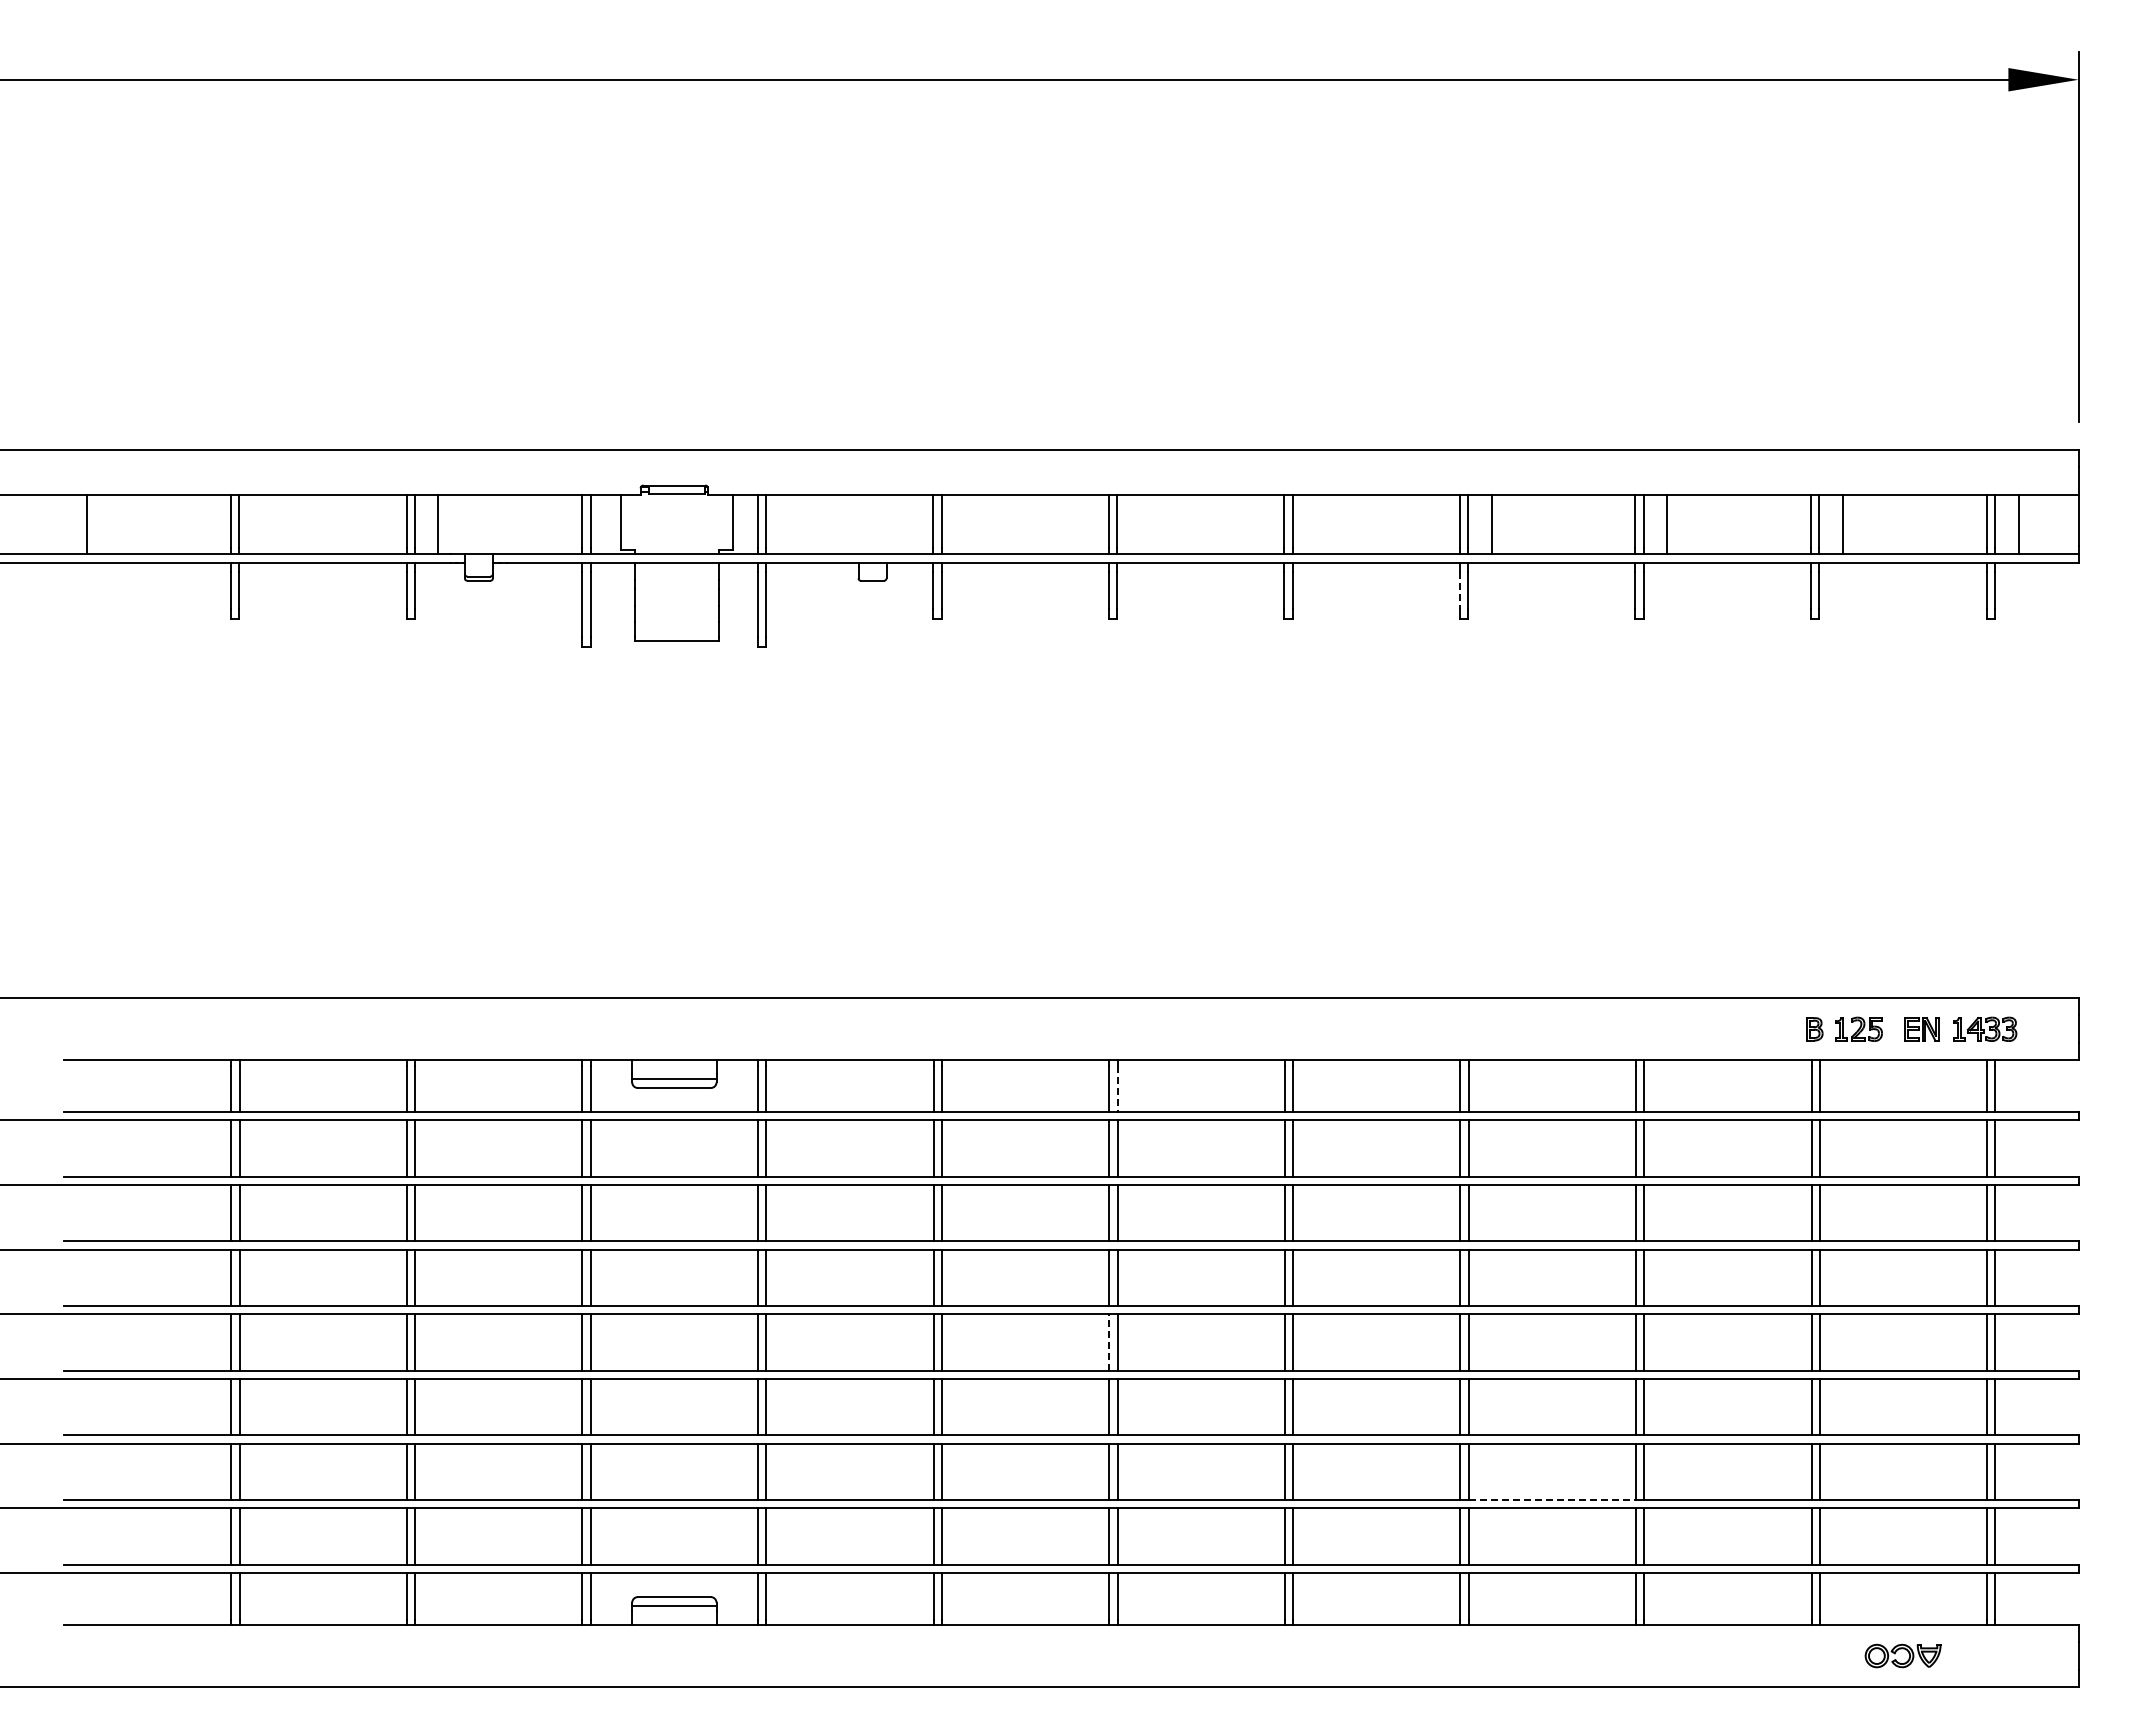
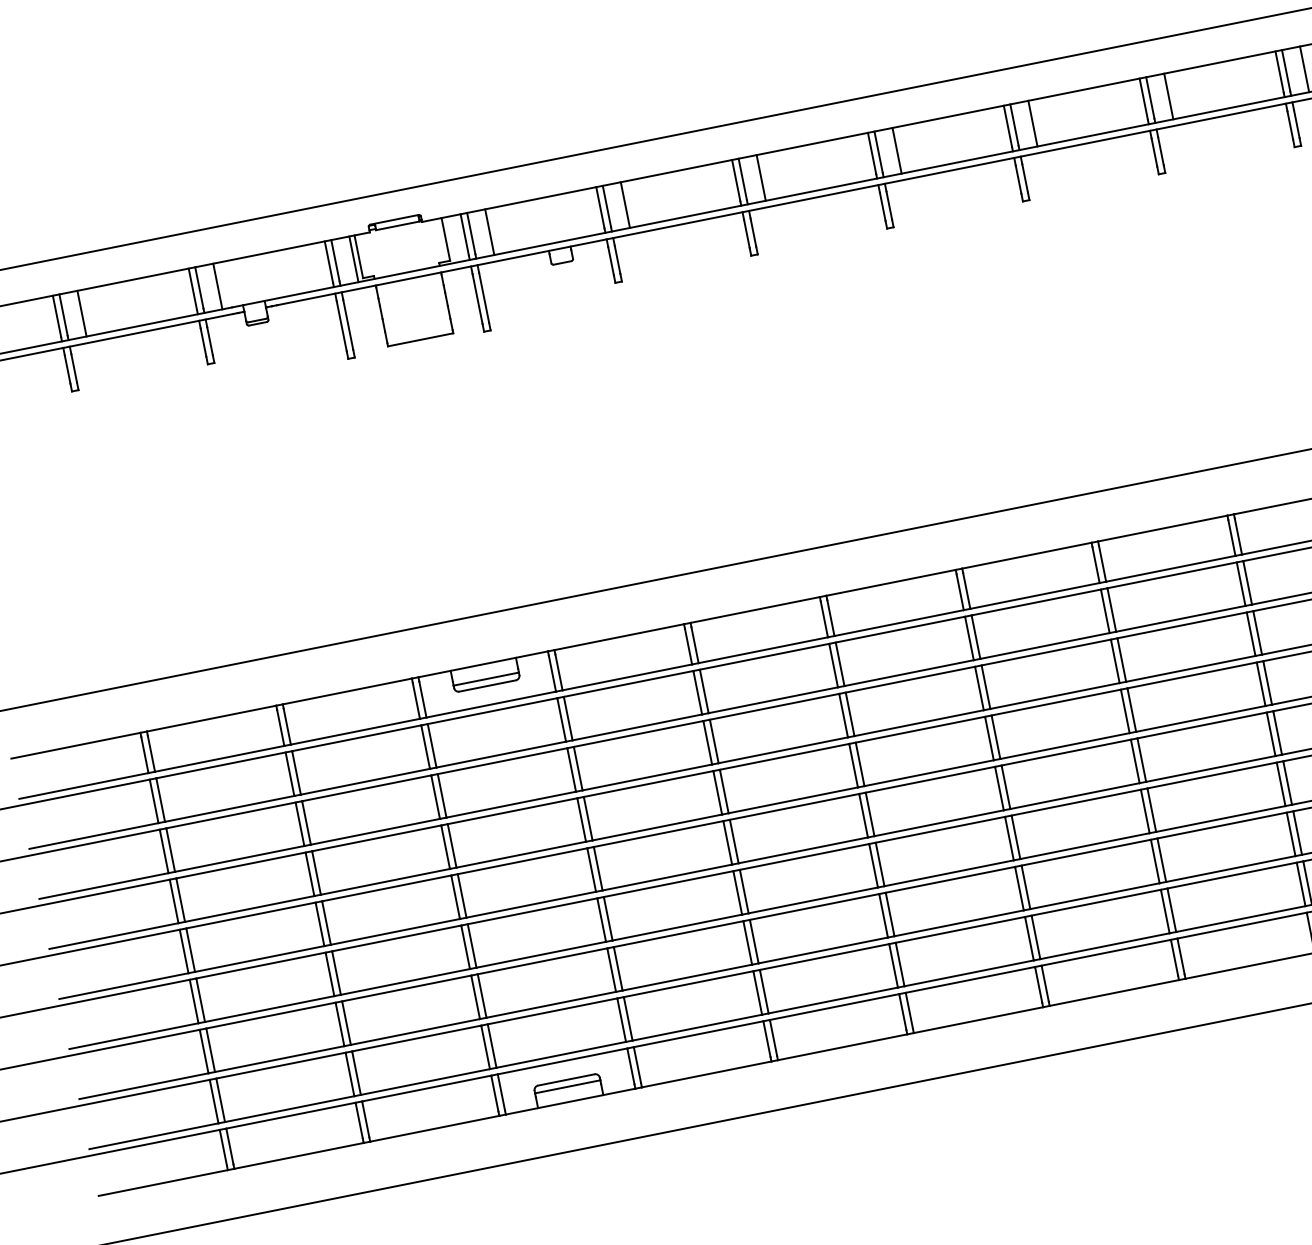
line: (262, 524) -> (81, 313), added
line: (614, 524) -> (354, 259), added
line: (789, 524) -> (489, 232), added
line: (964, 524) -> (625, 205), added
line: (1140, 524) -> (761, 177), added
line: (1316, 524) -> (897, 150), added
line: (1459, 591) -> (1018, 180), dashed -> solid
line: (1117, 1089) -> (830, 618), dashed -> solid
line: (1109, 1342) -> (863, 815), dashed -> solid
line: (1552, 1500) -> (1230, 869), dashed -> solid

